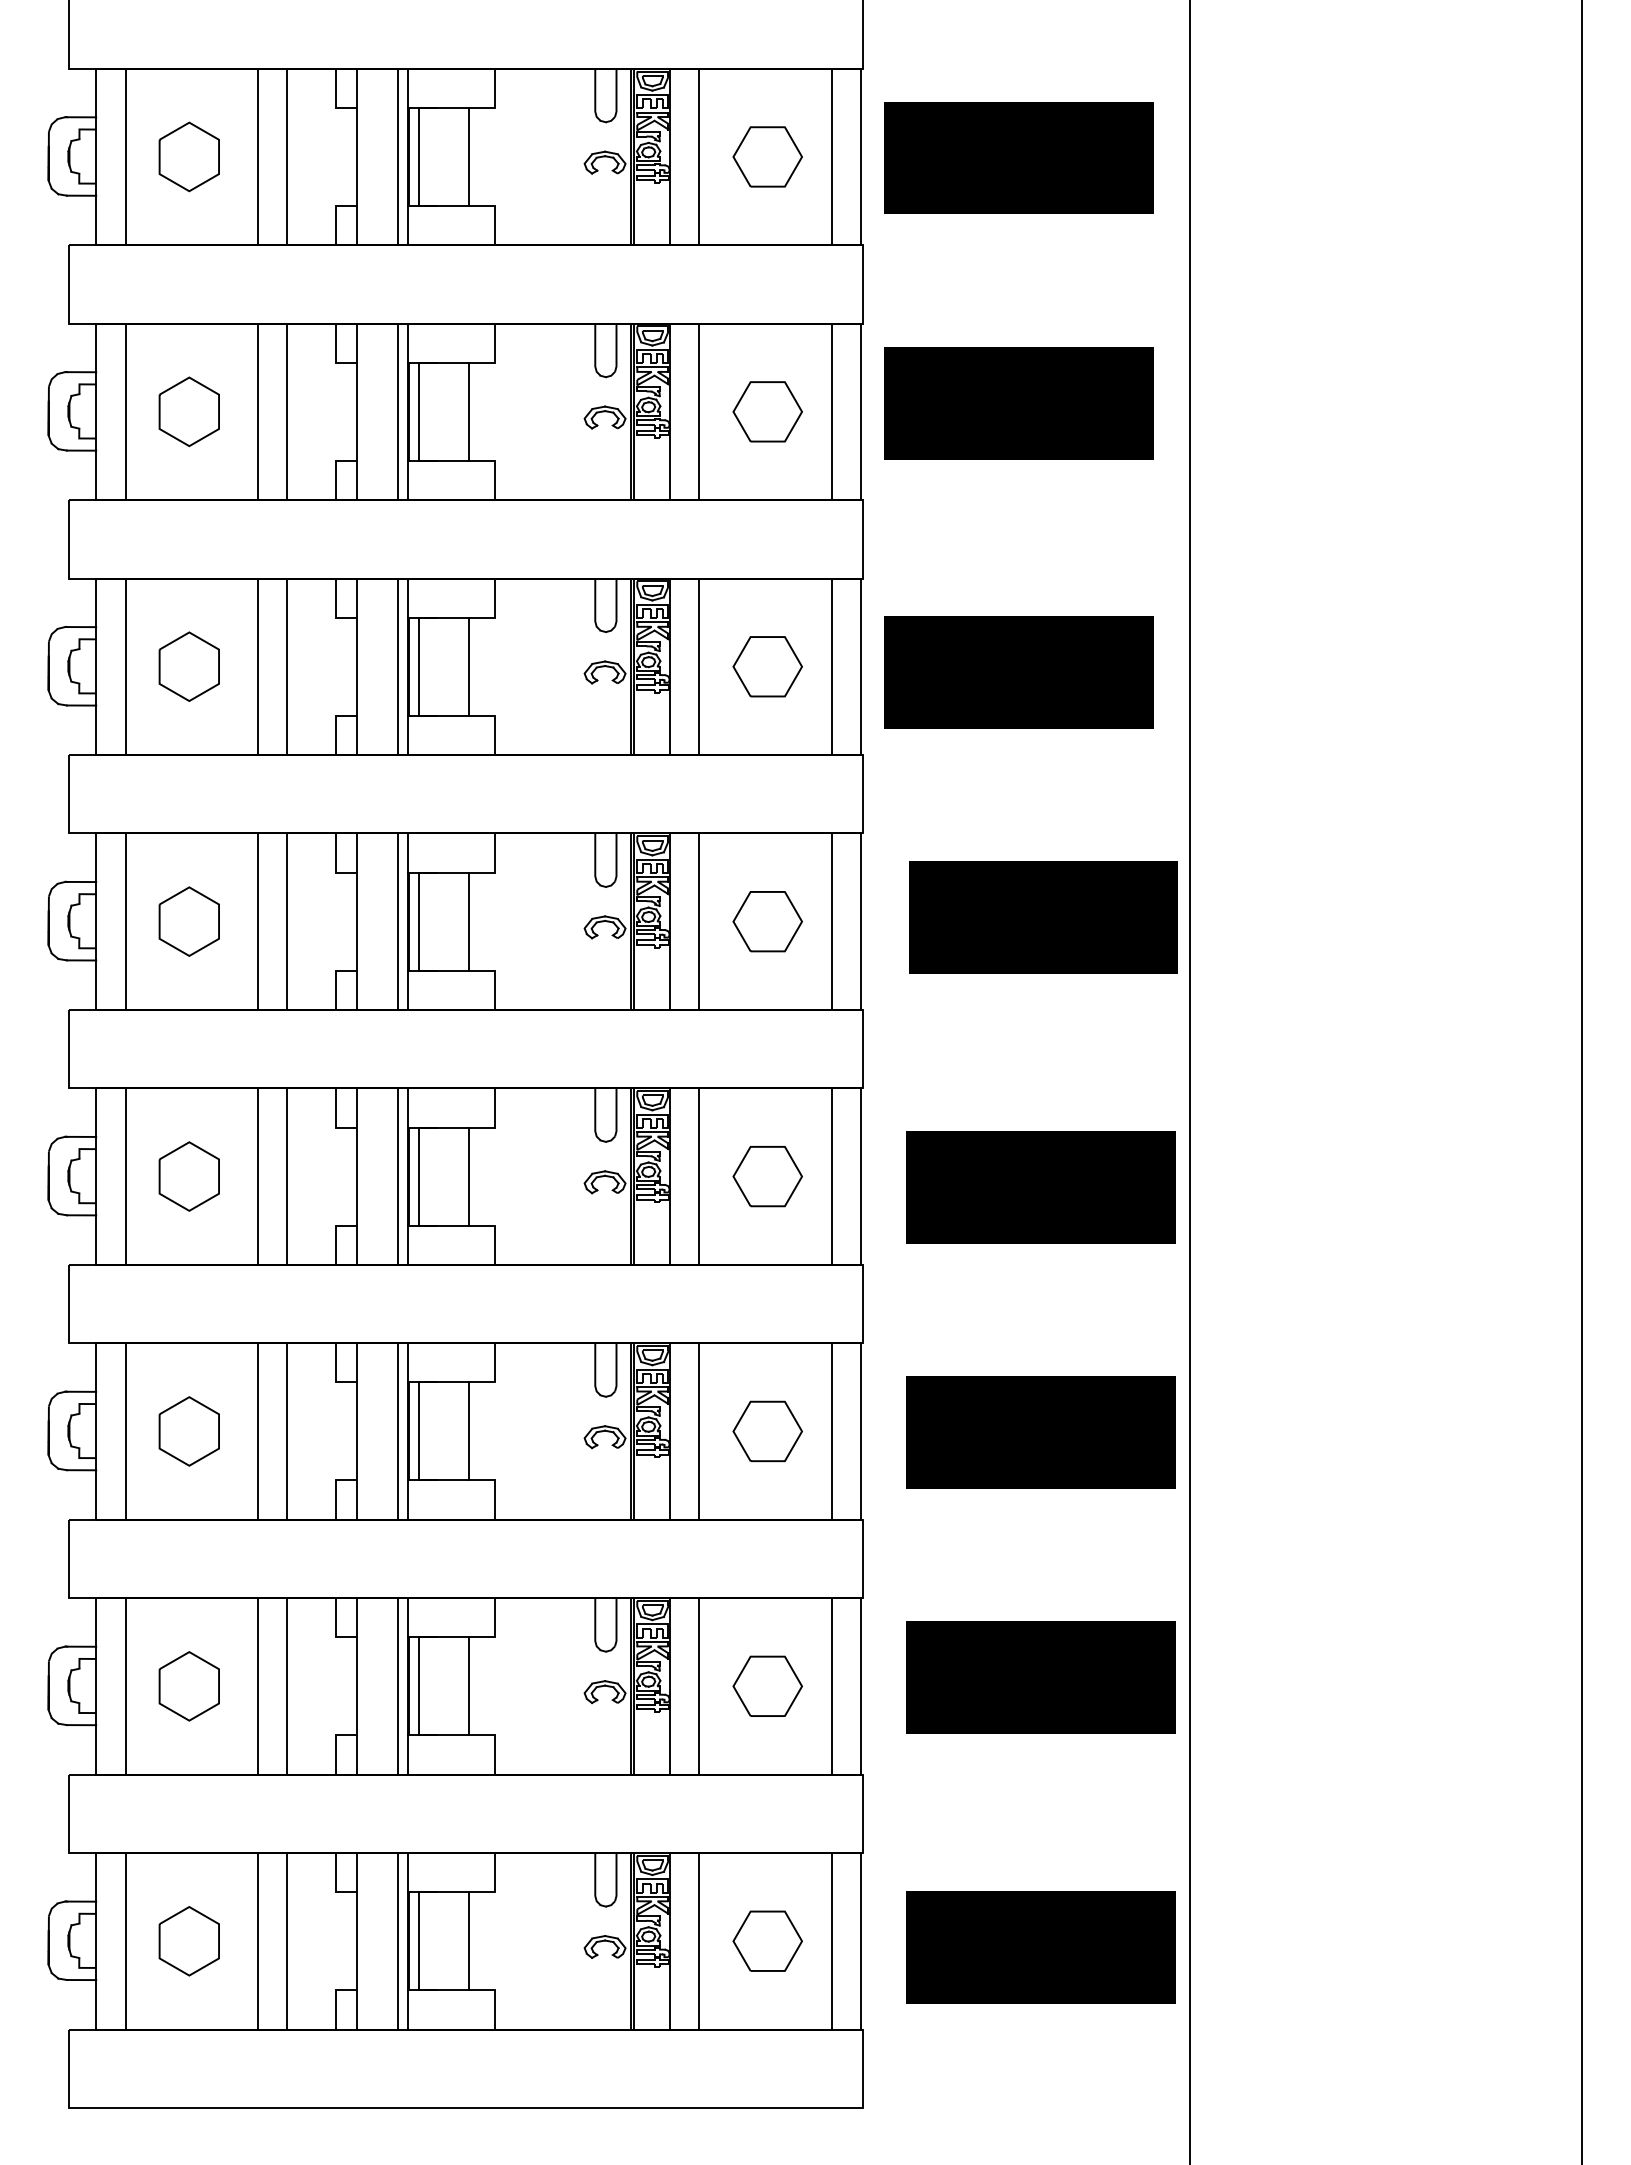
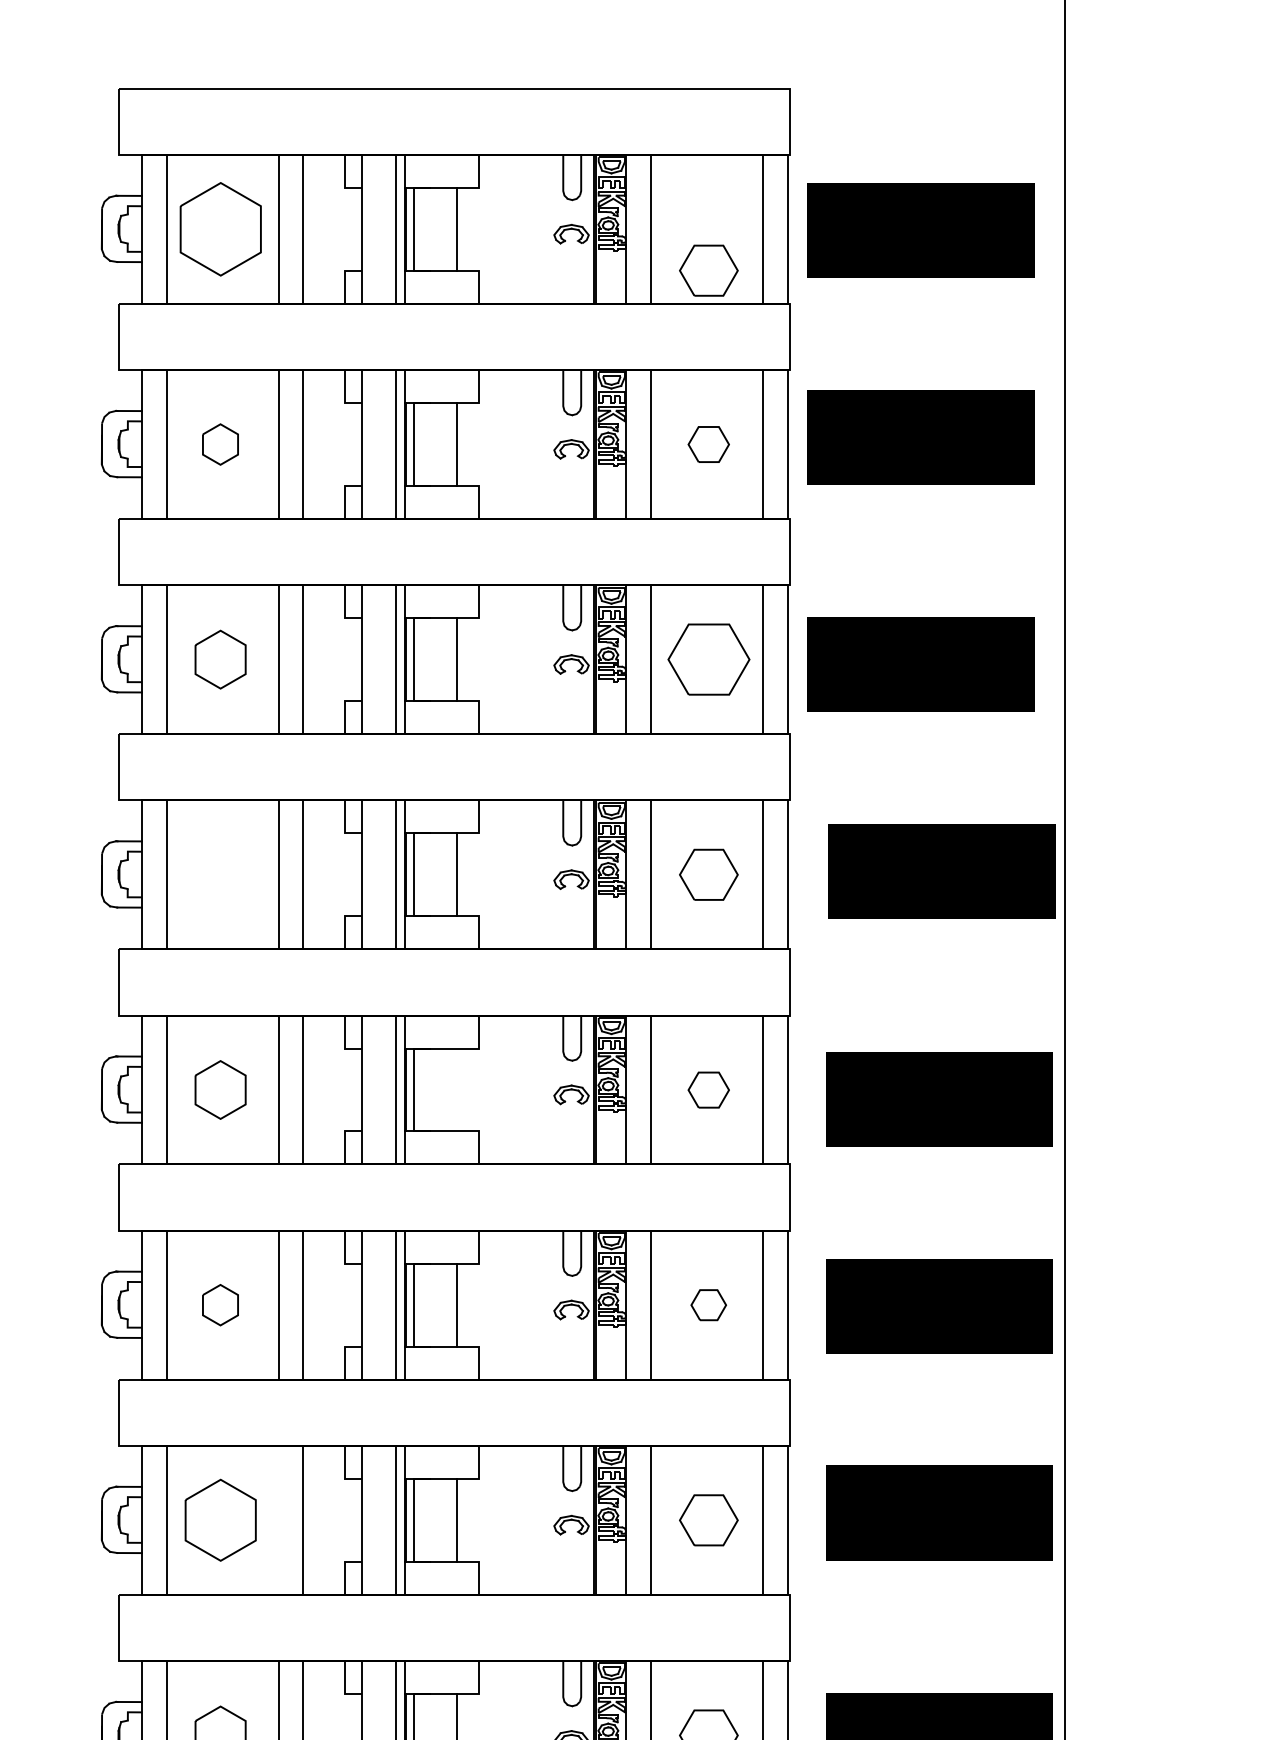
part: (188, 156) -> (219, 228), size x1.6
part: (767, 156) -> (708, 270), moved
part: (188, 411) -> (219, 444), size x0.7
part: (767, 411) -> (708, 444), size x0.7
part: (767, 666) -> (708, 659), size x1.4
part: (188, 921) -> (219, 874), removed
line: (469, 1176) -> (457, 1089), removed
part: (767, 1176) -> (708, 1089), size x0.7
part: (188, 1431) -> (219, 1305), size x0.7
part: (767, 1431) -> (708, 1305), size x0.6
part: (188, 1686) -> (219, 1520), size x1.4
line: (257, 1686) -> (278, 1520), removed

